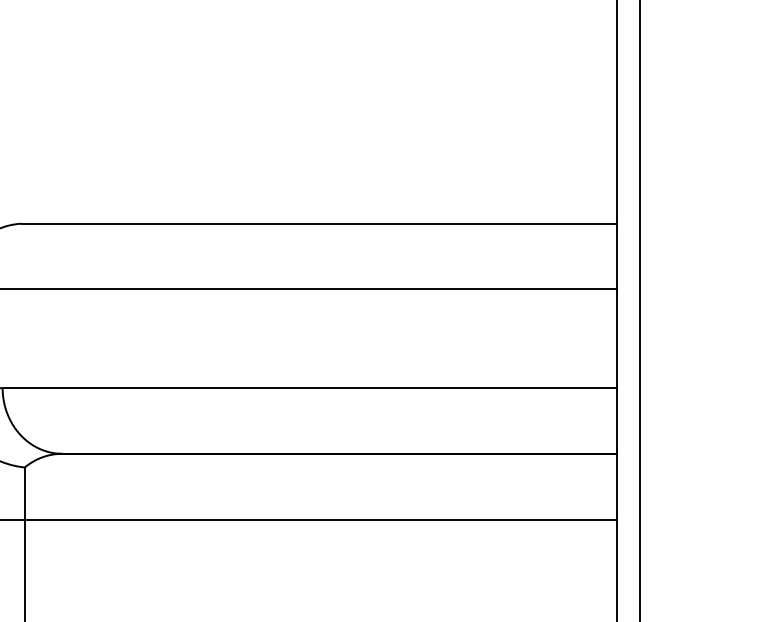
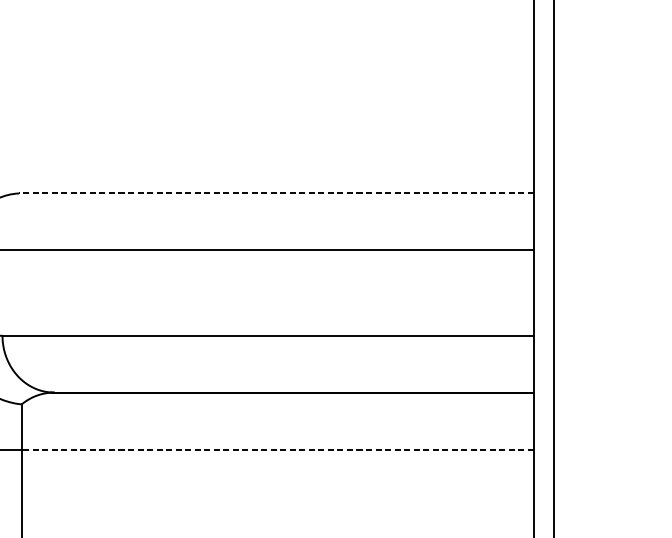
line: (318, 223) -> (275, 193), solid -> dashed
line: (320, 519) -> (277, 449), solid -> dashed

